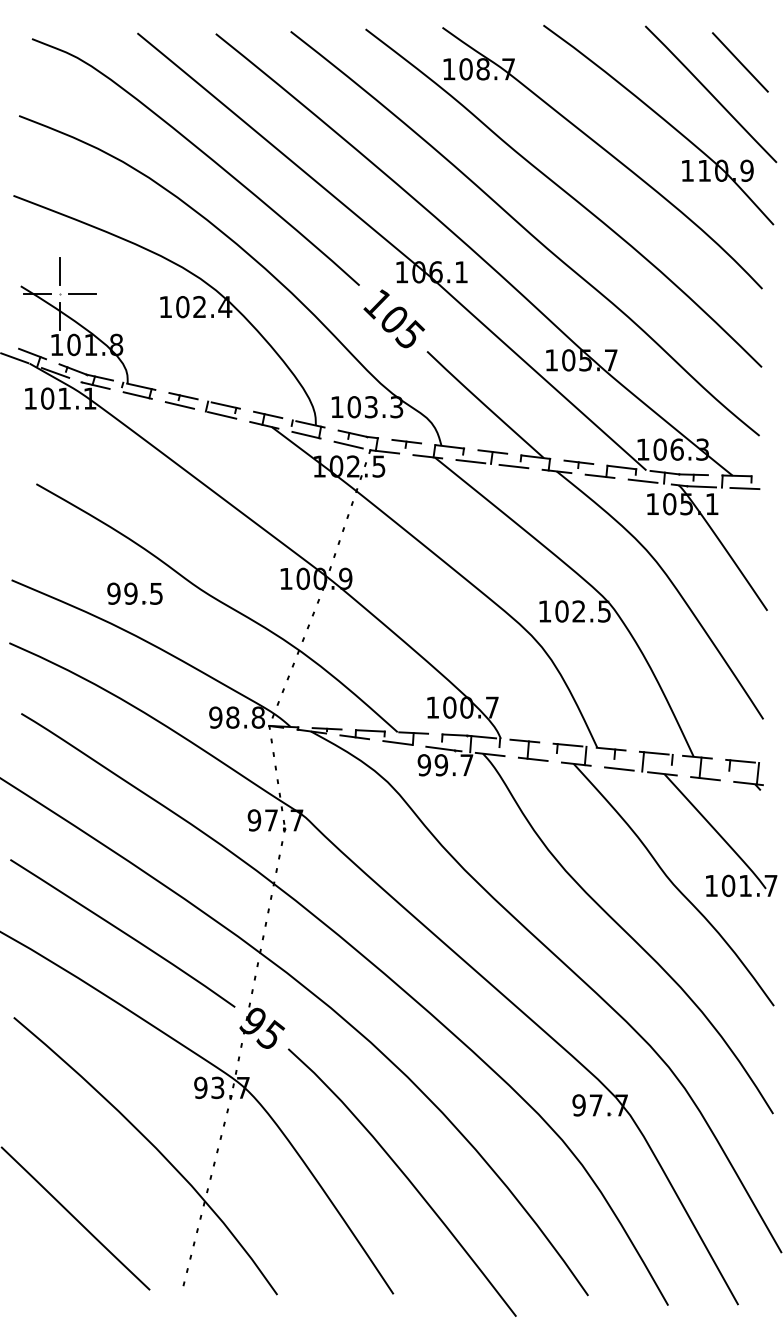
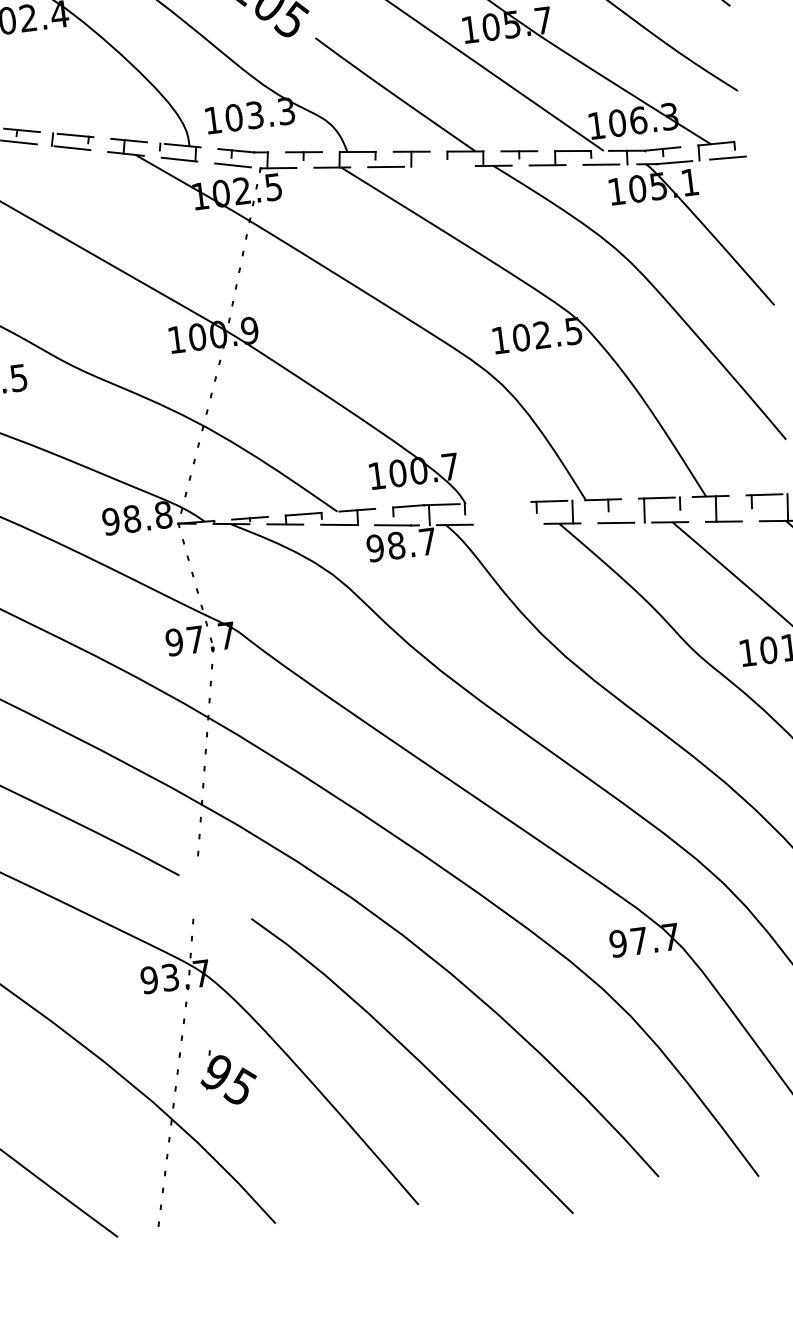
line: (513, 466) -> (439, 166), removed
part: (528, 749) -> (501, 512), removed
text: (441, 765) -> (396, 545), 99.7 -> 98.7
part: (262, 1025) -> (228, 1076), moved

